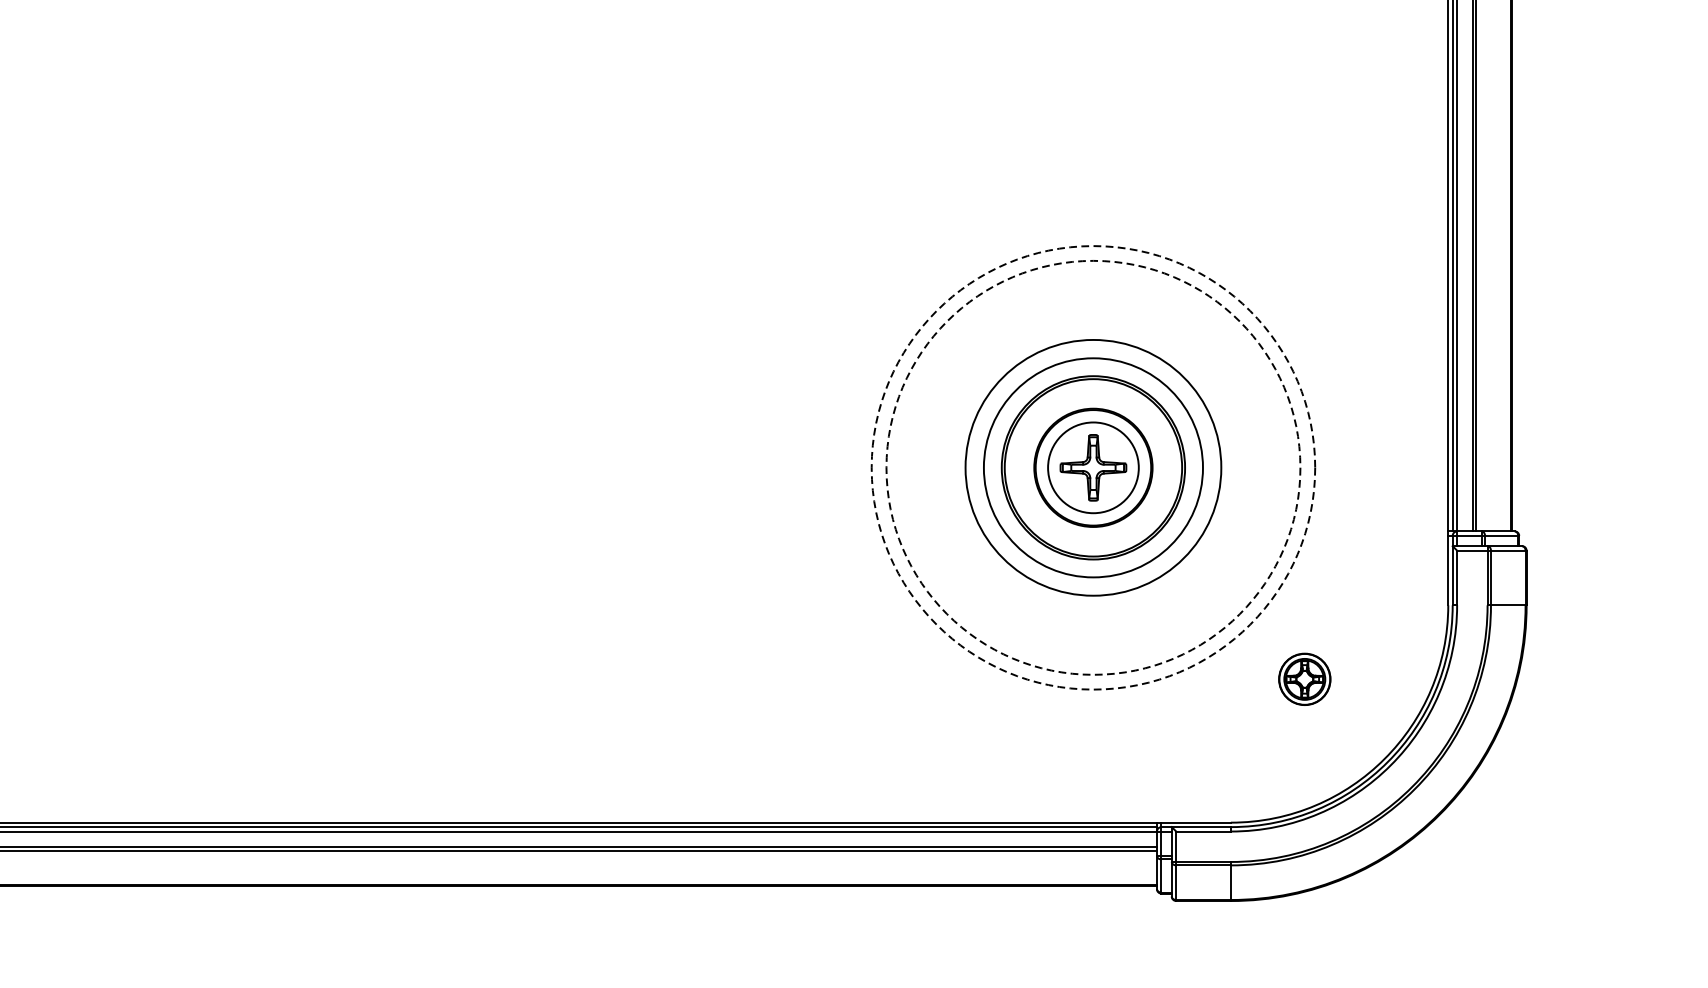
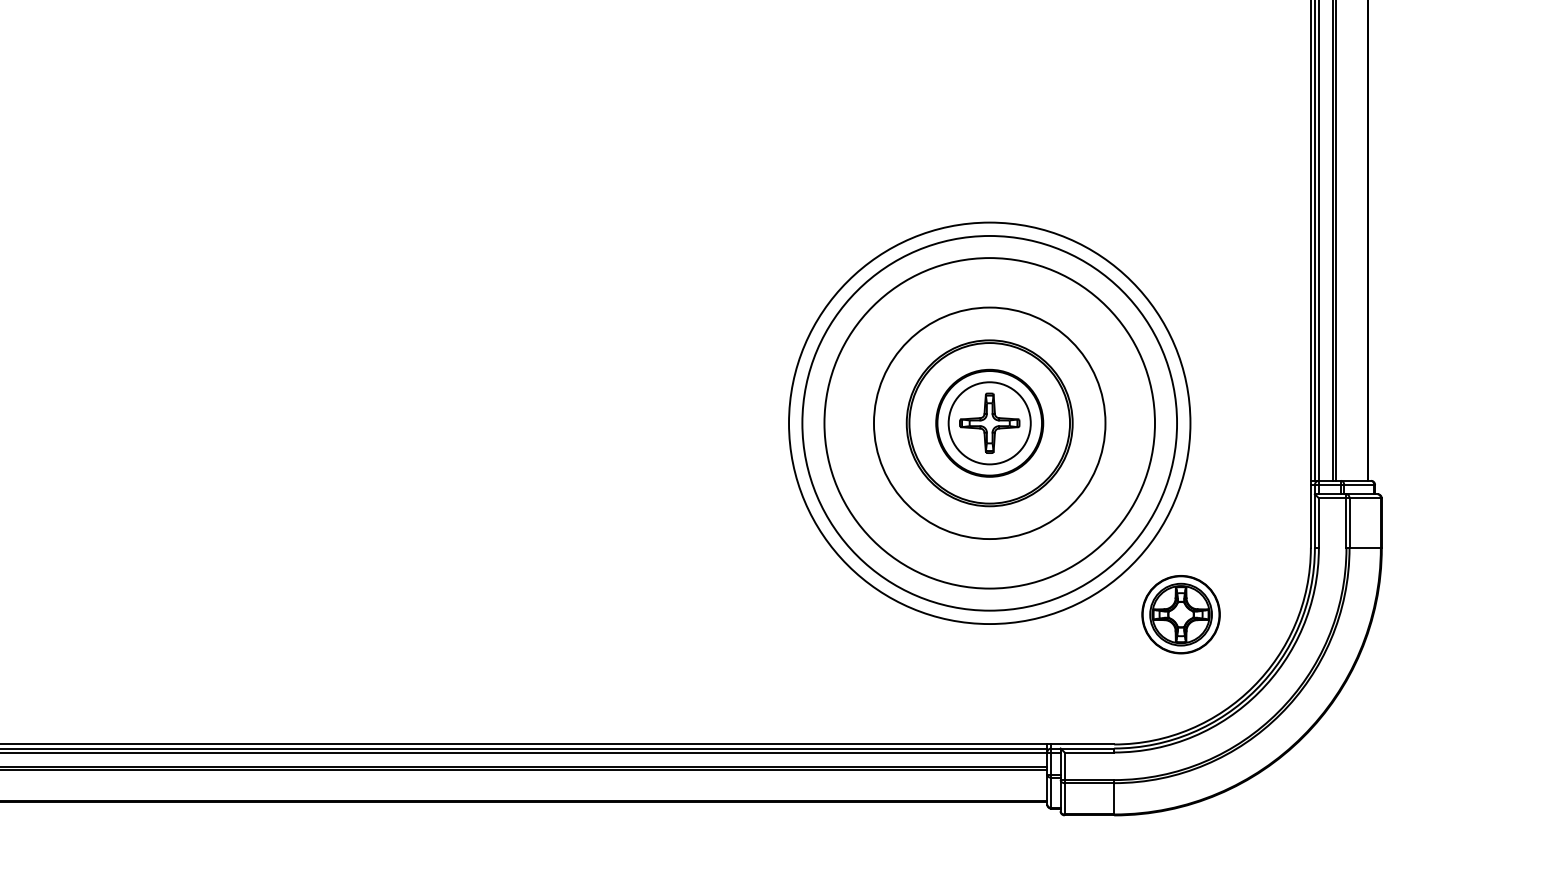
circle: (1093, 466) -> (989, 422), dashed -> solid
circle: (1093, 468) -> (989, 423), dashed -> solid
circle: (1093, 468) -> (989, 423), size x1.67
part: (1304, 679) -> (1180, 614), size x1.67

